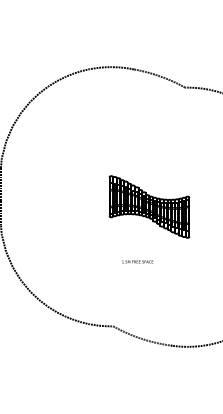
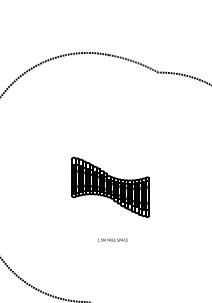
part: (149, 206) -> (110, 186), moved

